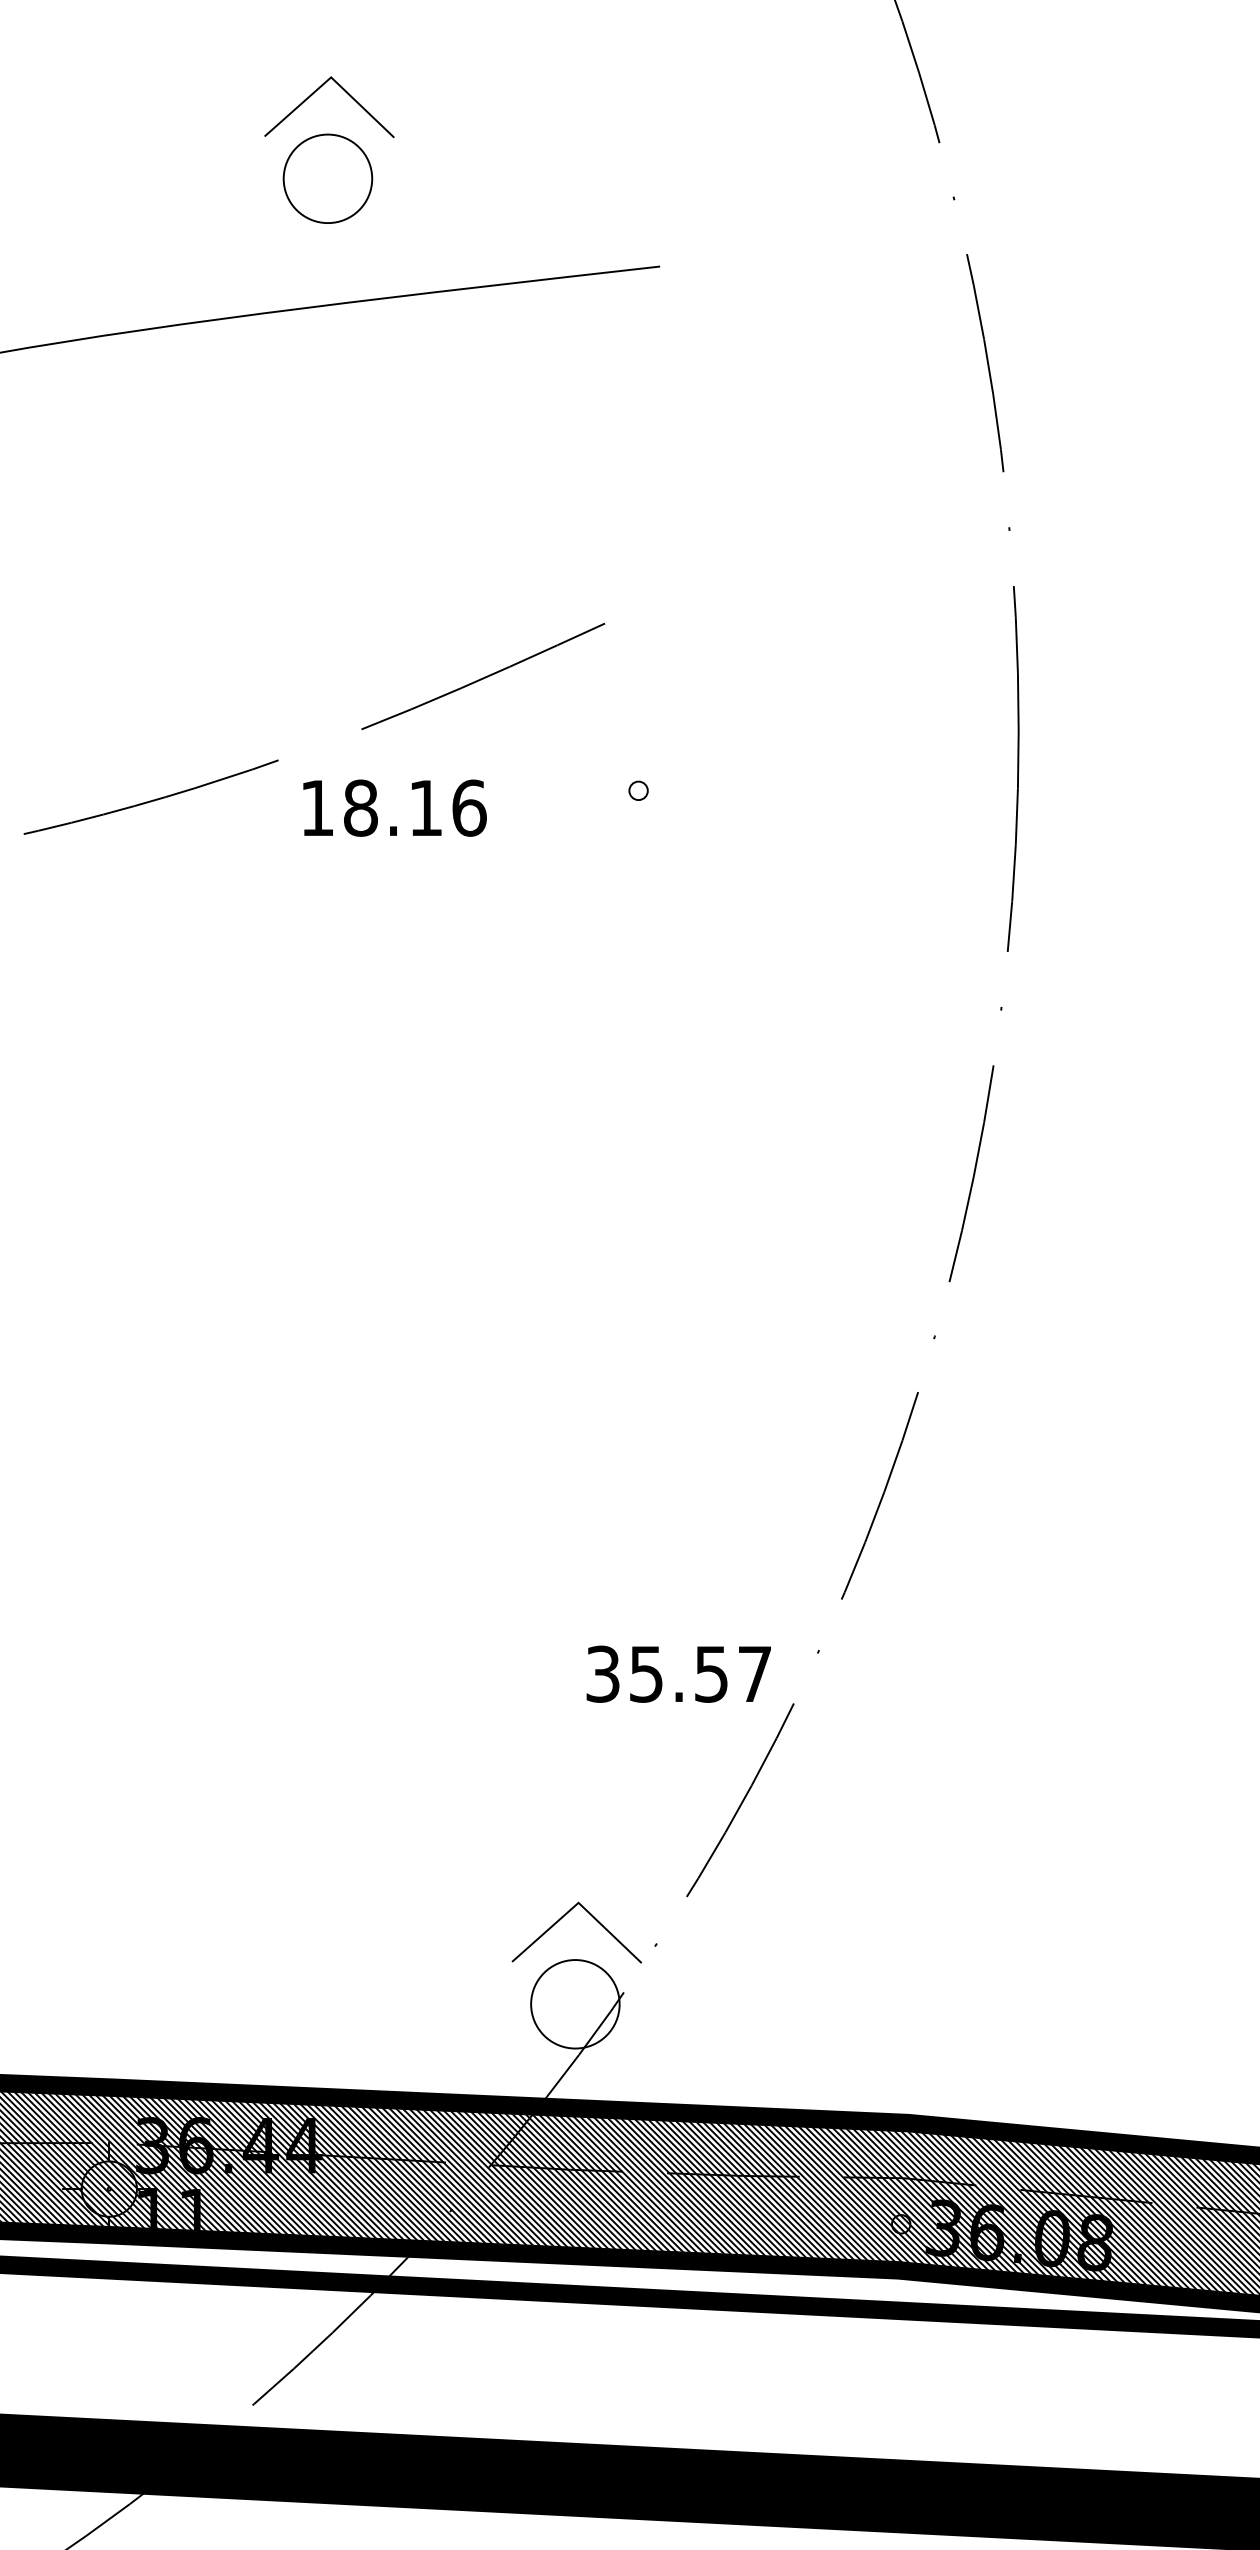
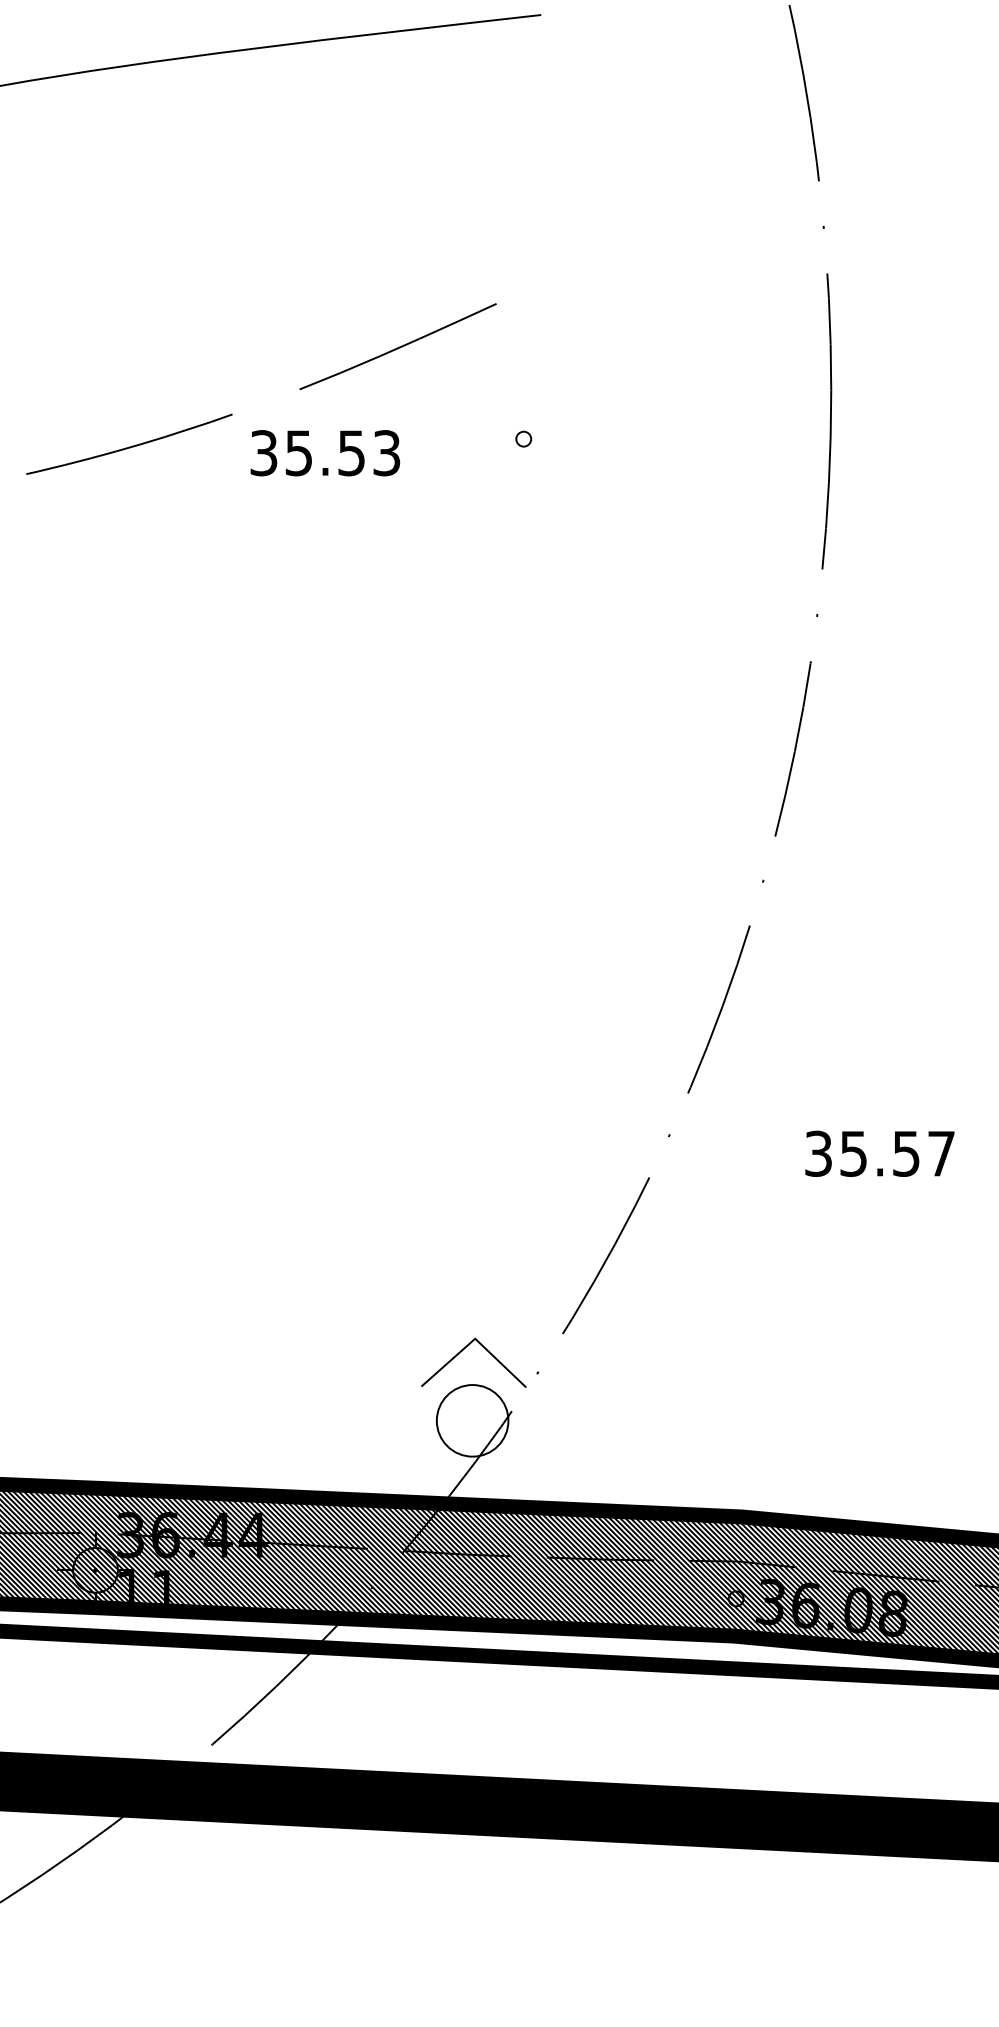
text: (393, 807) -> (325, 452), 18.16 -> 35.53
text: (678, 1673) -> (879, 1153), moved

